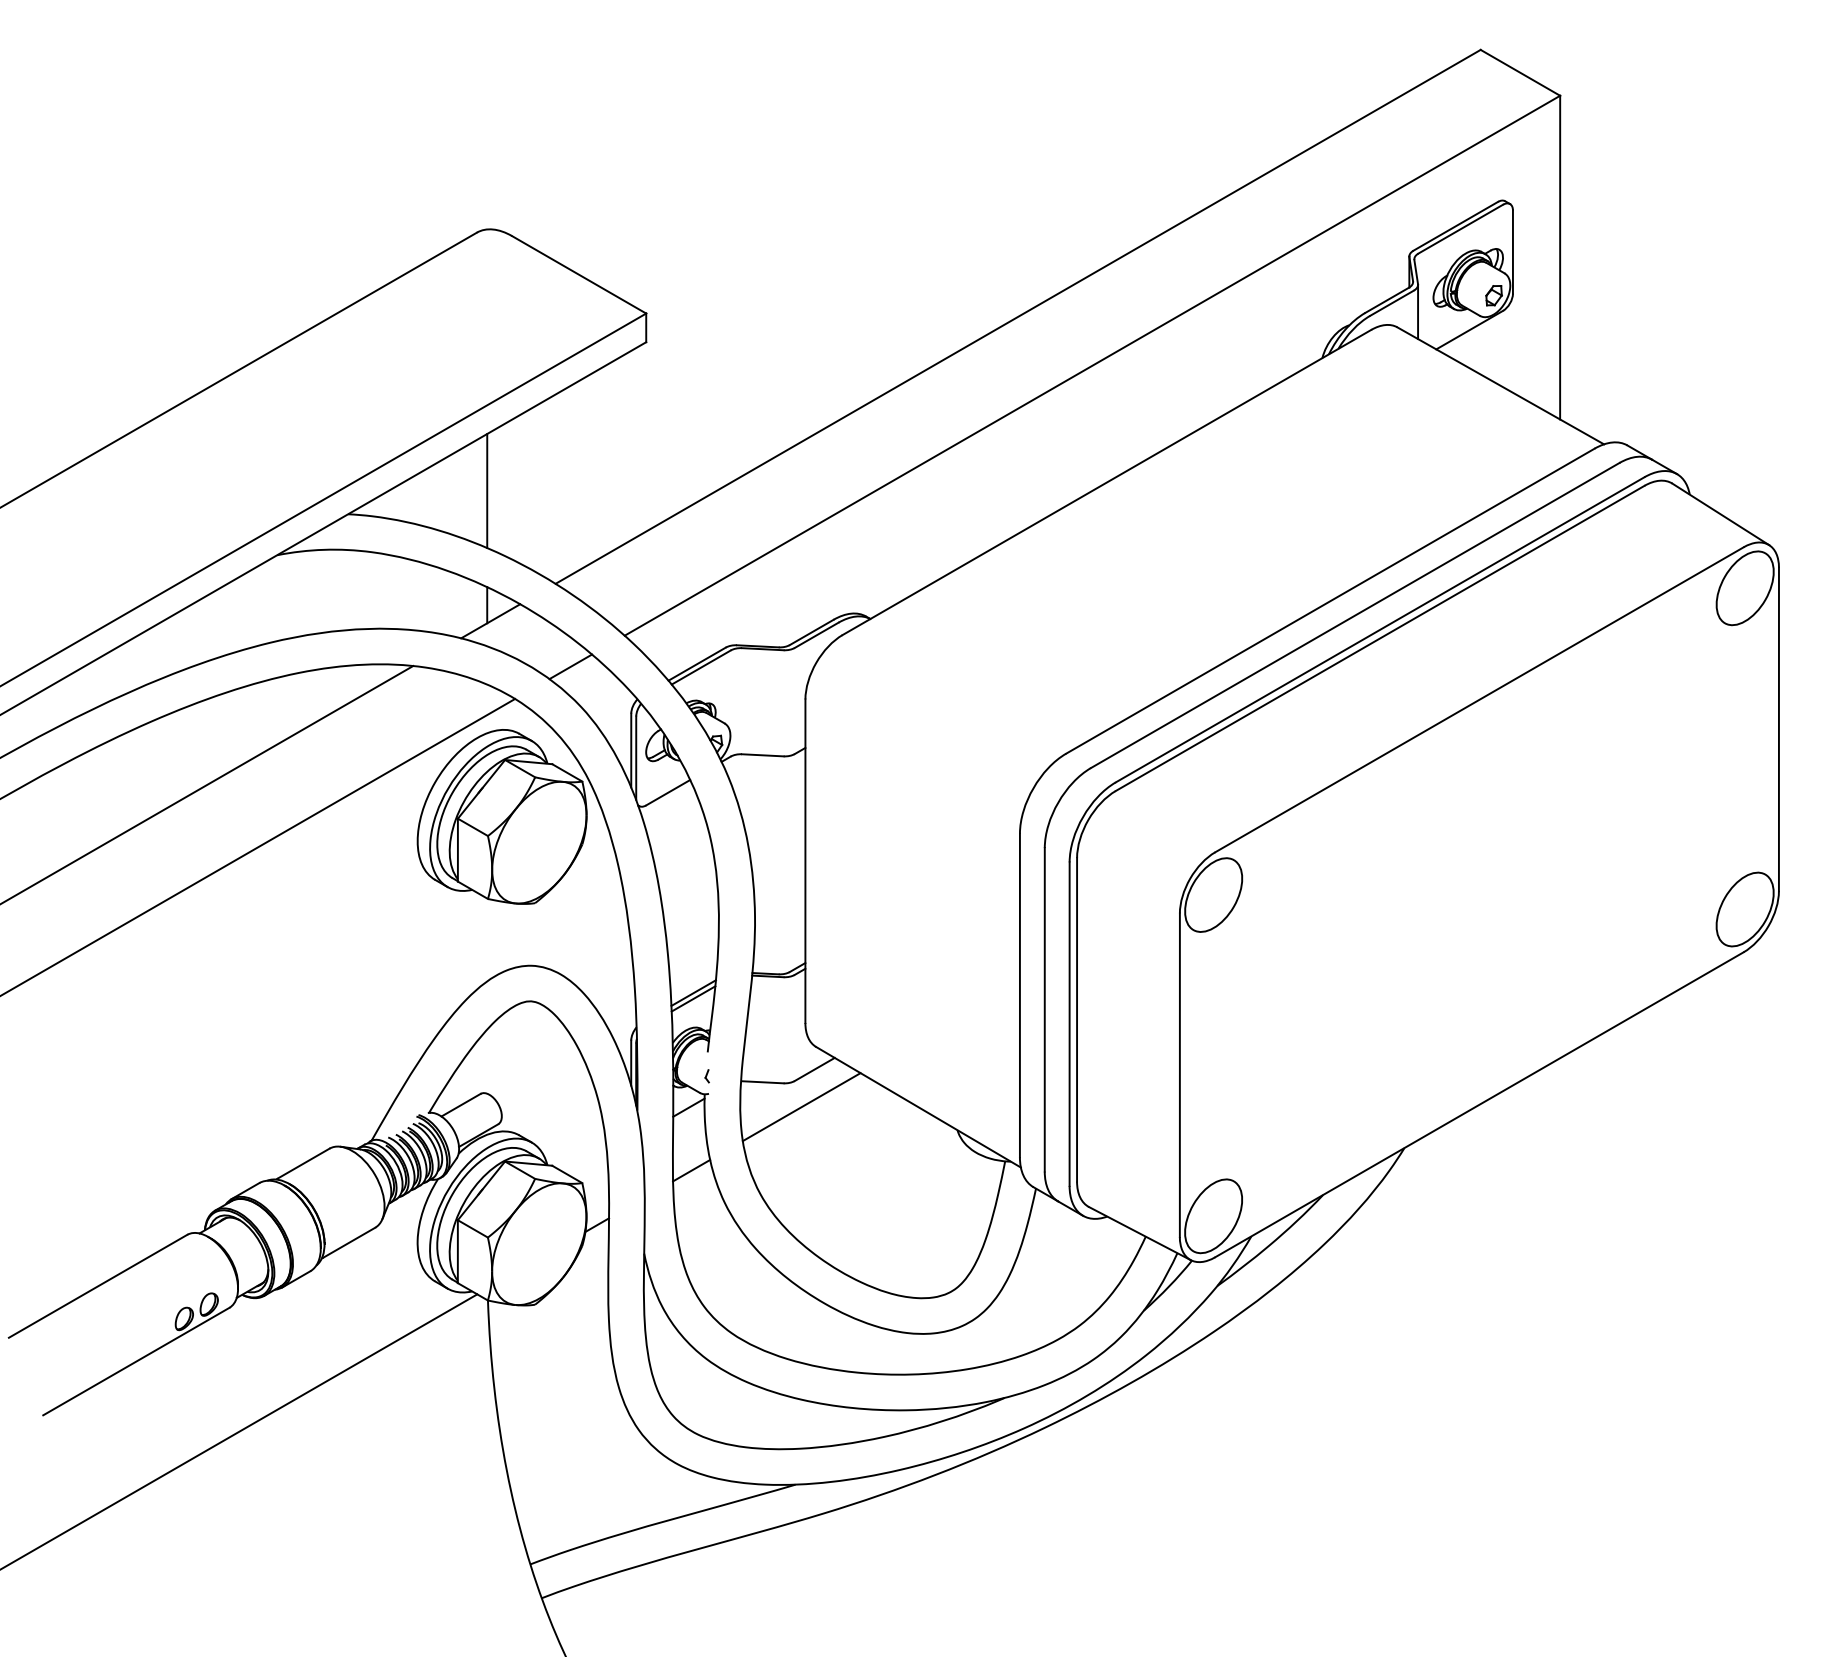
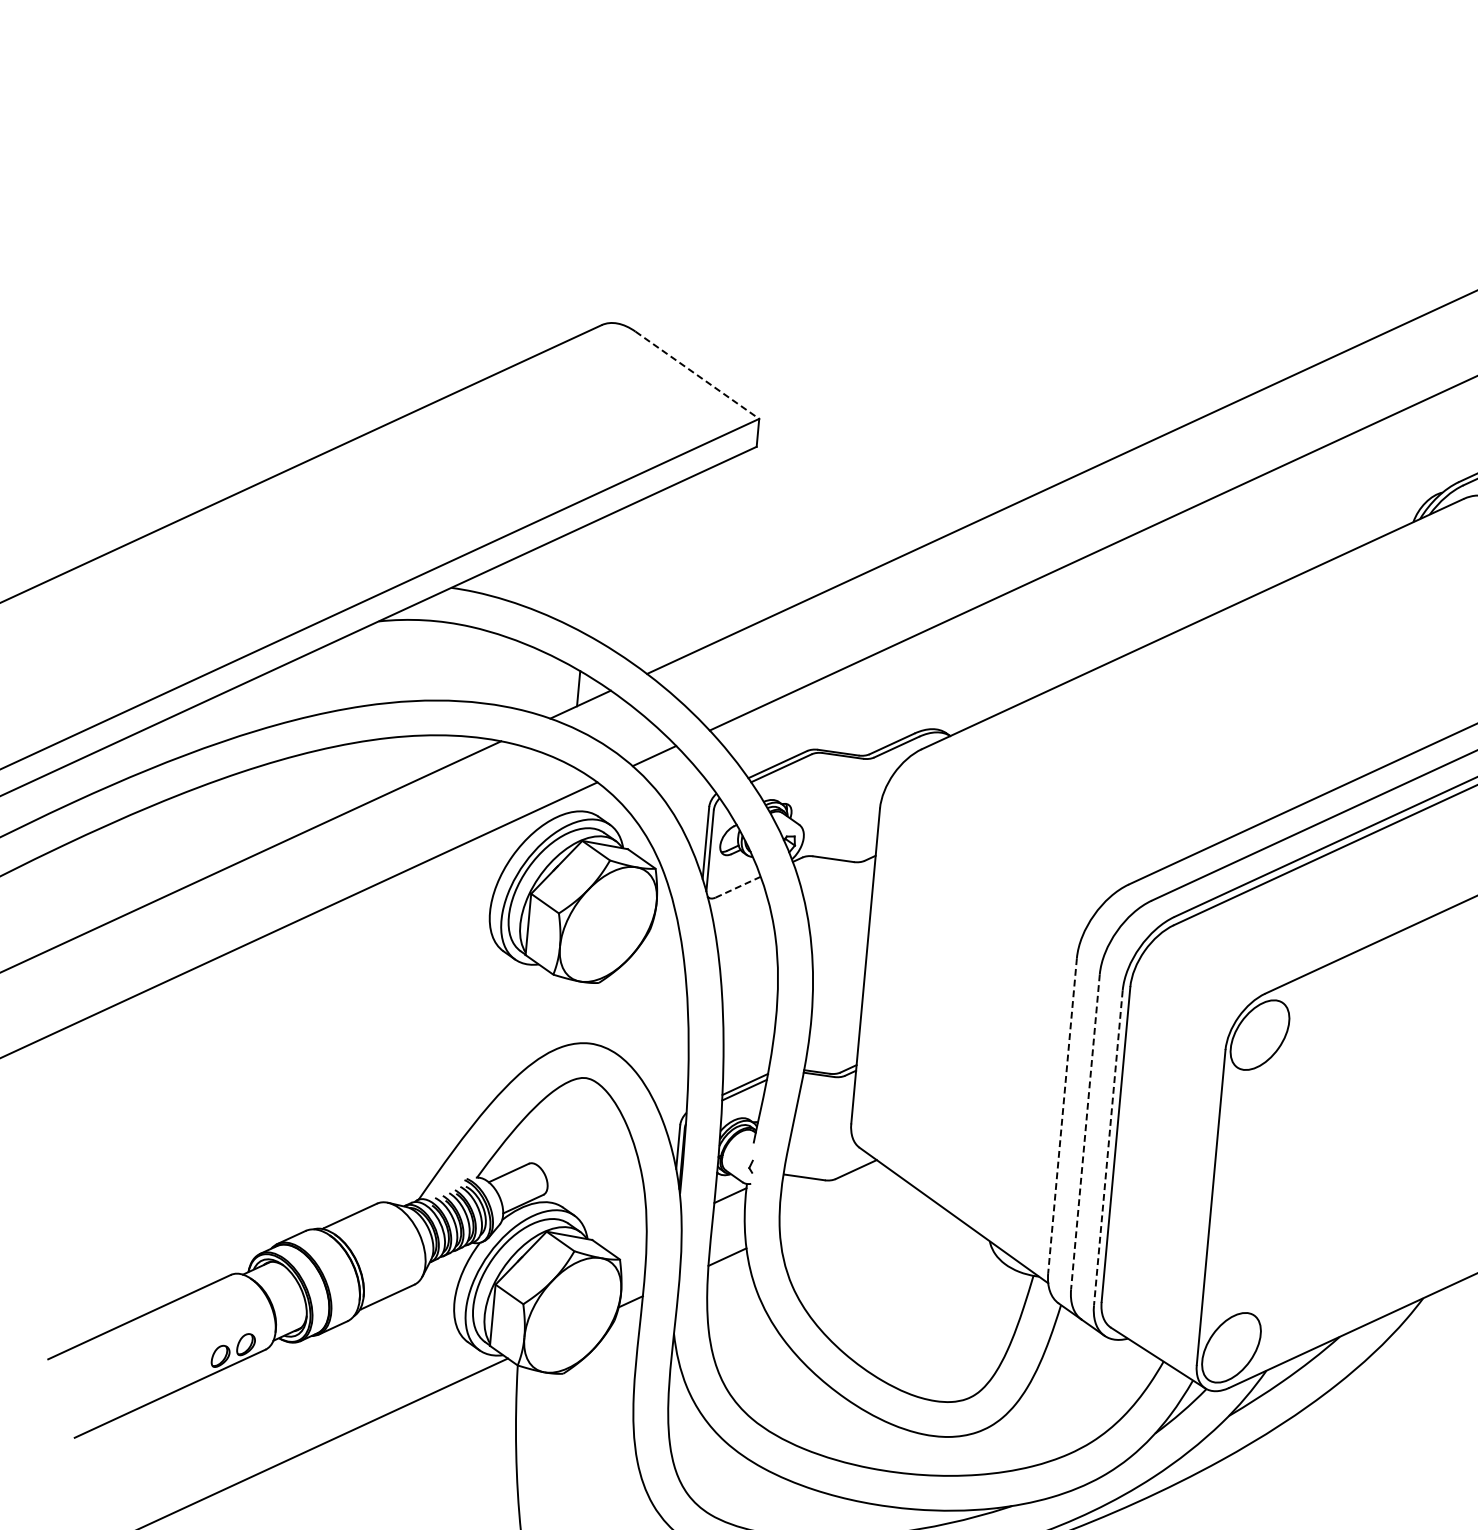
line: (579, 275) -> (697, 375), solid -> dashed
line: (487, 490) -> (589, 577), removed
line: (667, 792) -> (737, 886), solid -> dashed
line: (1019, 995) -> (1062, 1115), solid -> dashed
line: (1044, 1009) -> (1085, 1131), solid -> dashed
line: (1069, 1024) -> (1108, 1148), solid -> dashed
line: (801, 1107) -> (840, 1205), removed

